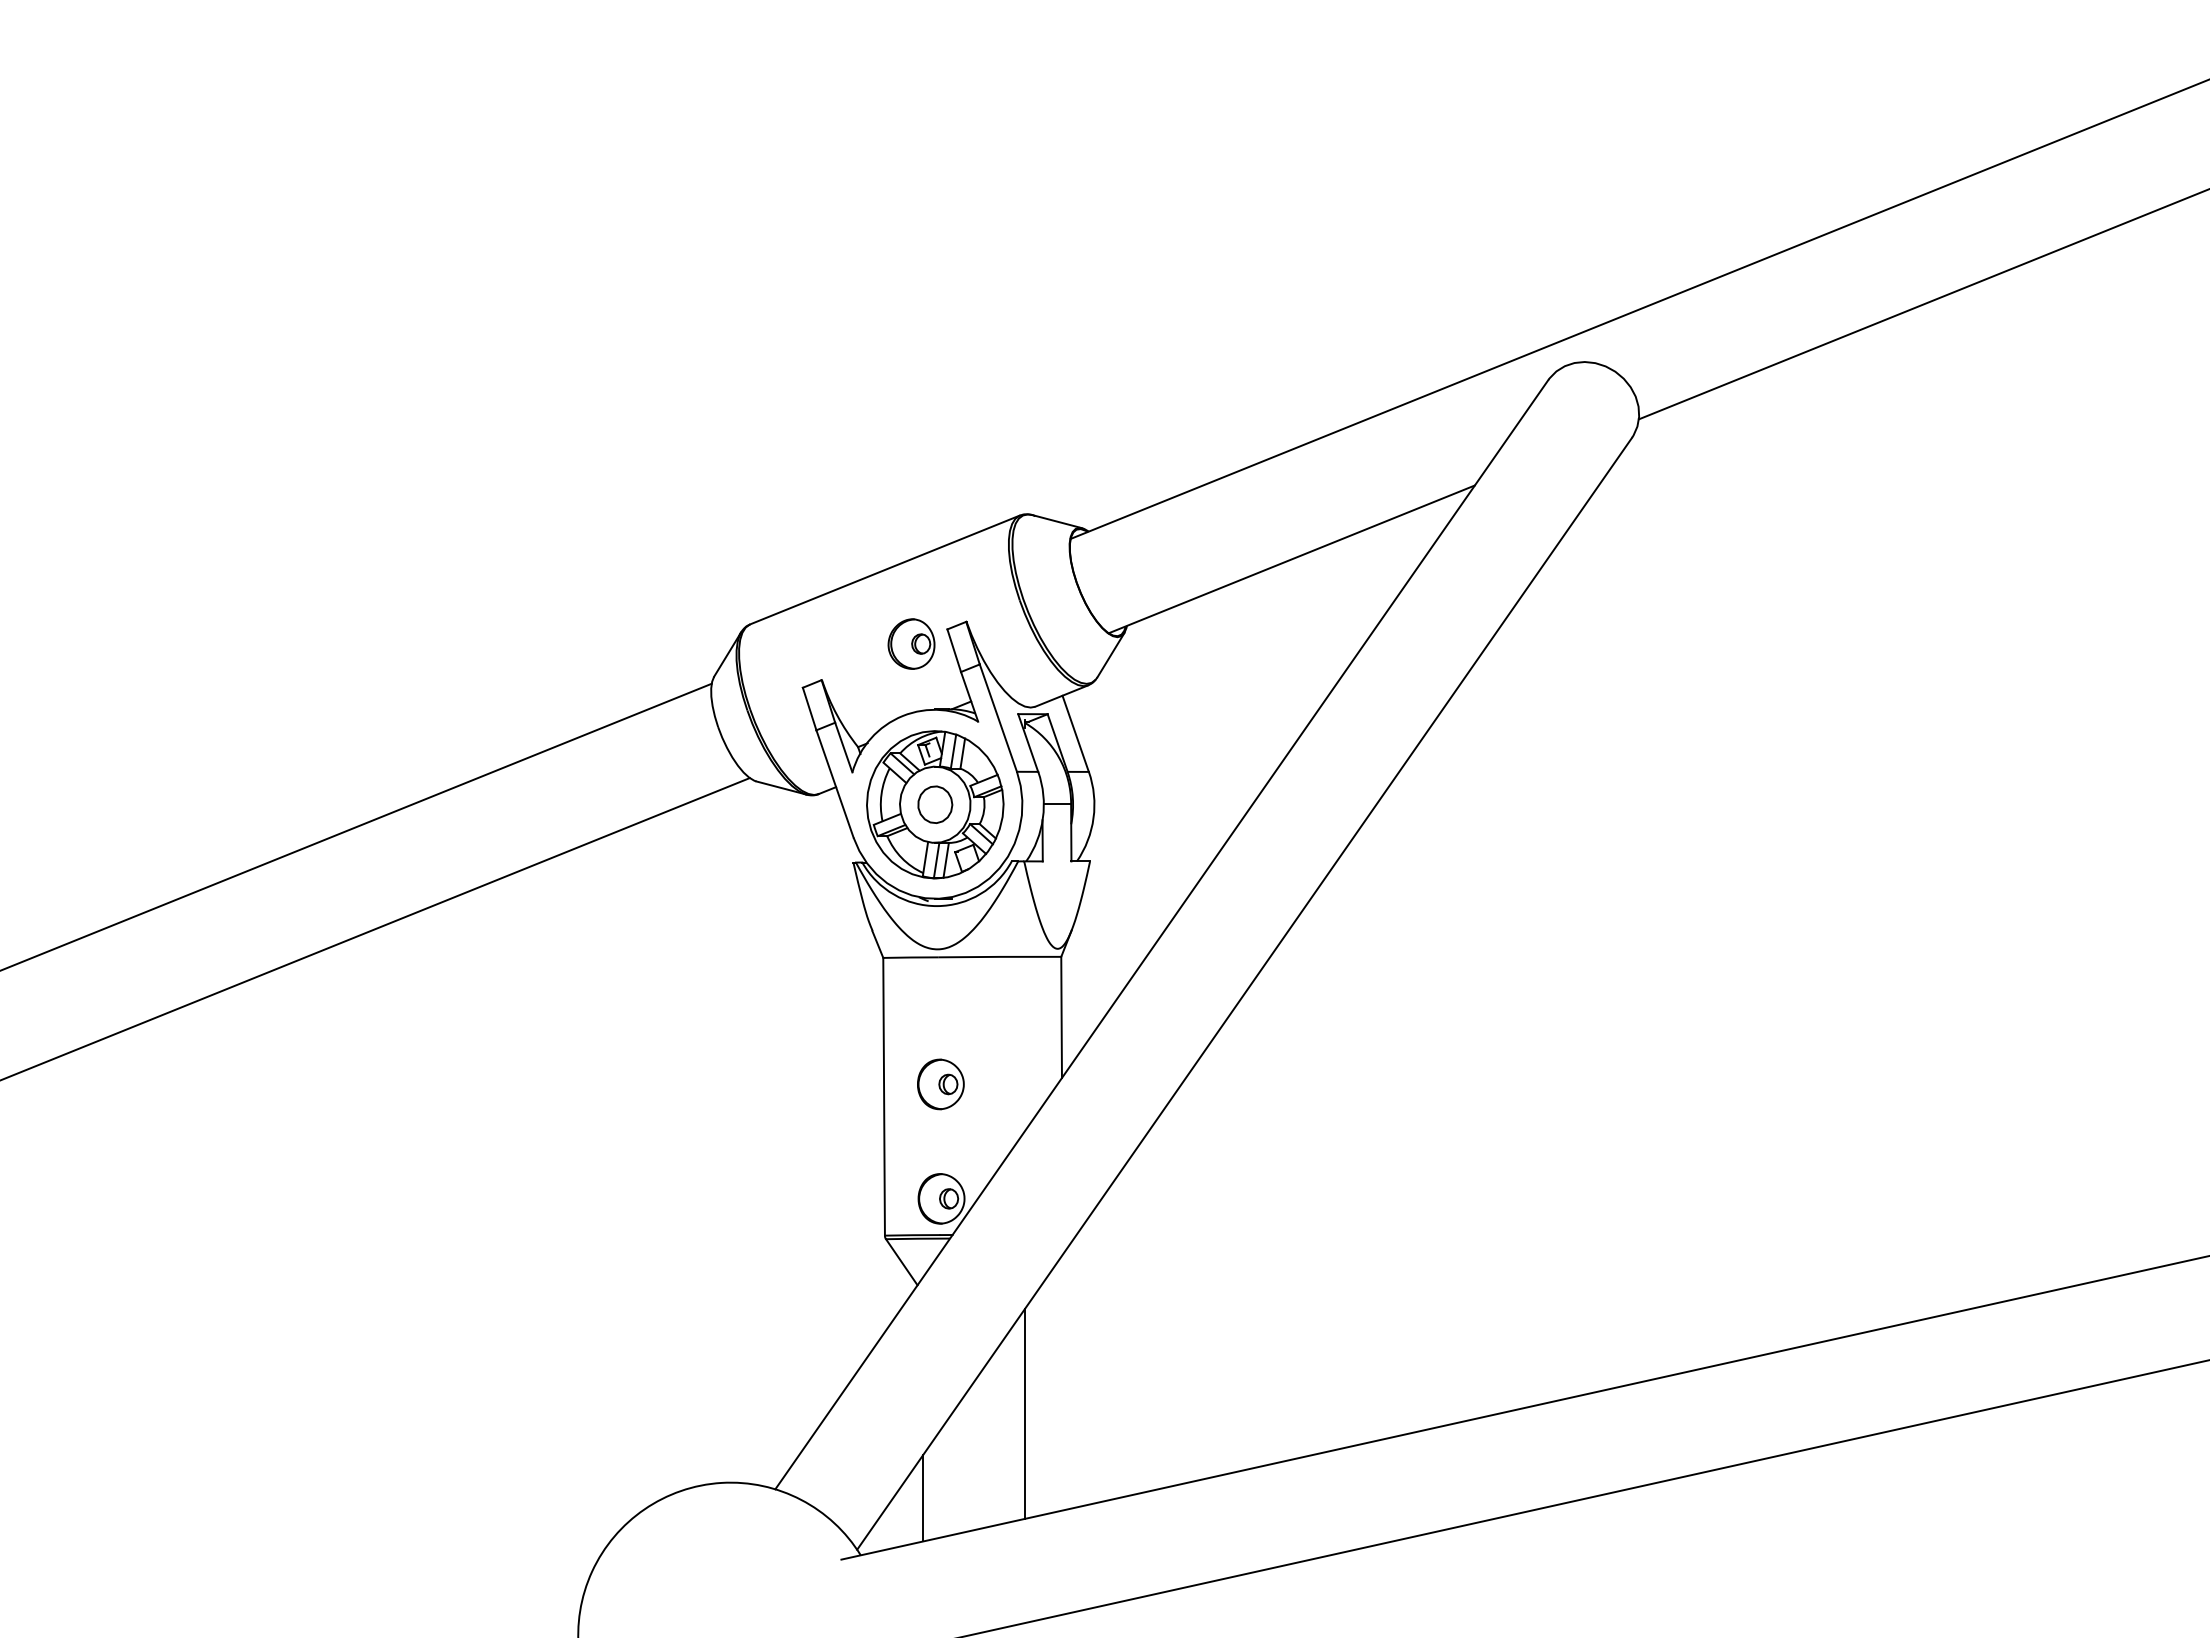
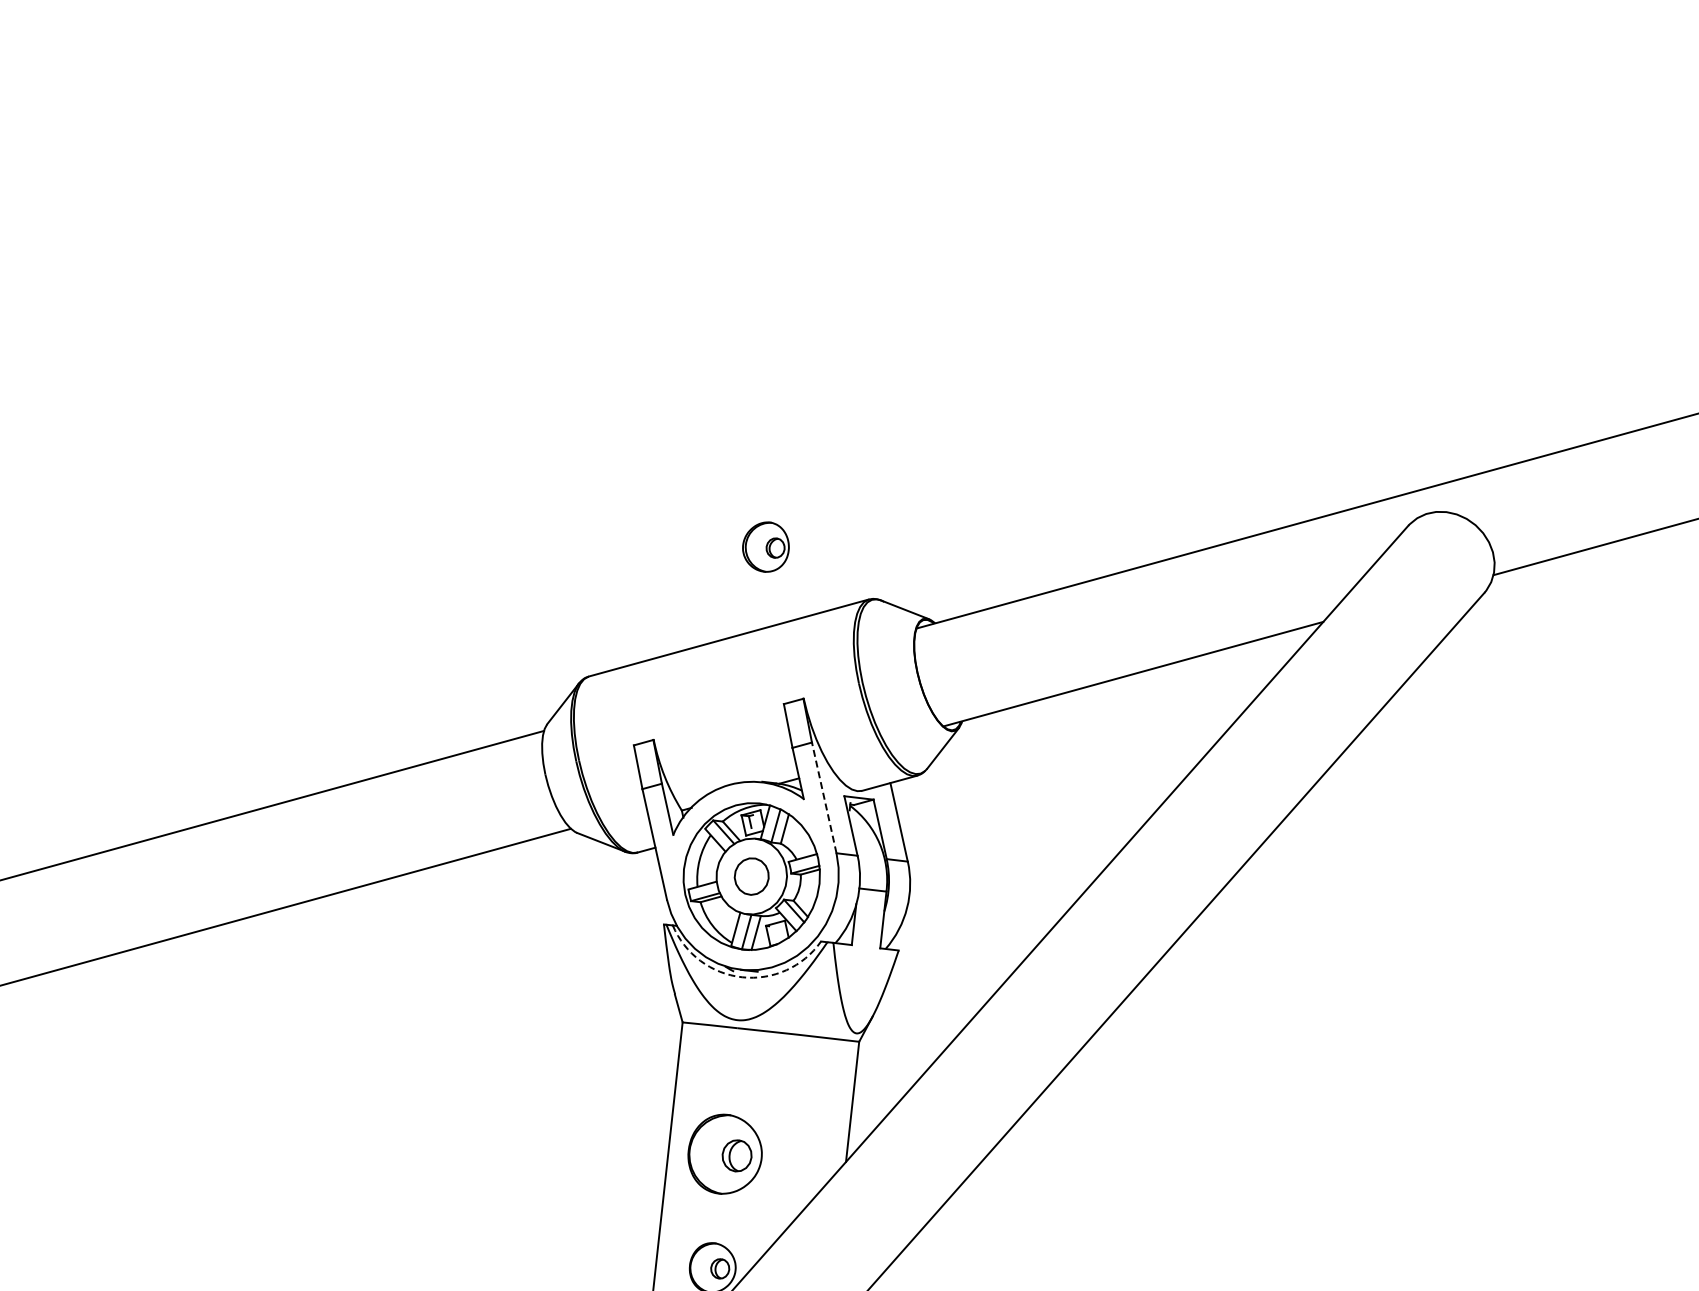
part: (911, 643) -> (766, 546), moved
line: (998, 718) -> (824, 798), solid -> dashed
arc: (937, 906) -> (742, 977), solid -> dashed
part: (940, 1084) -> (724, 1154), size x1.6

